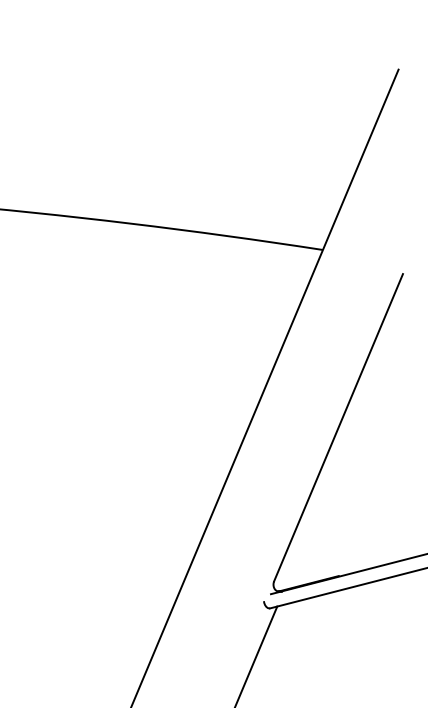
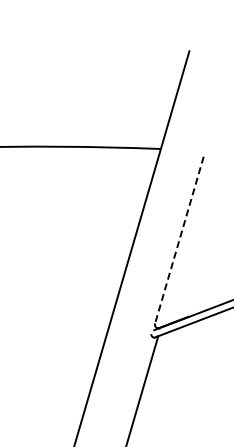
line: (338, 428) -> (179, 240), solid -> dashed

